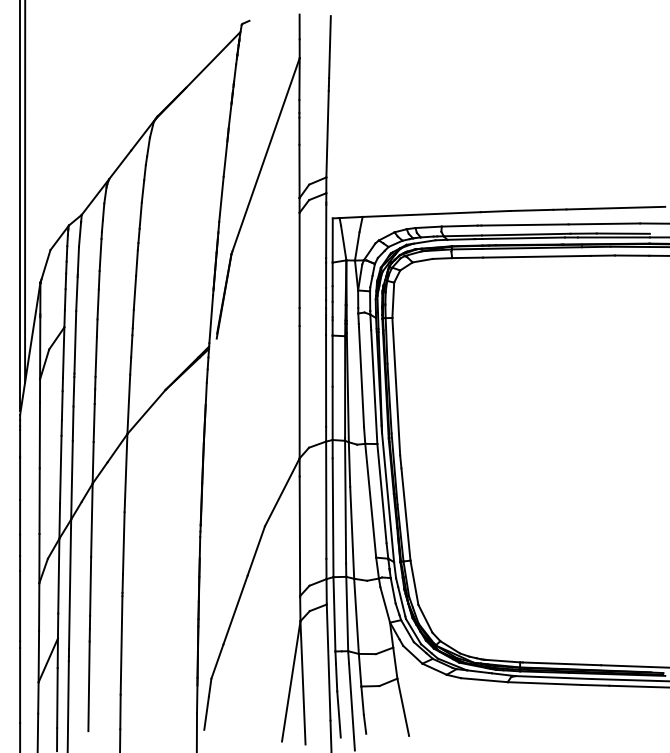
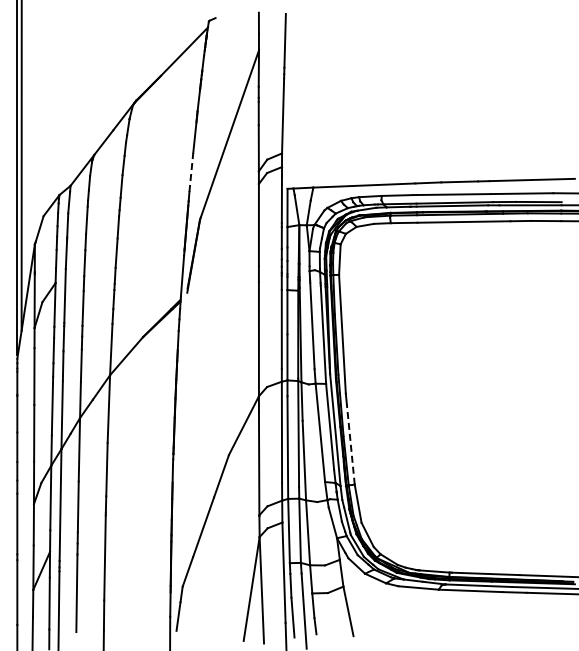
line: (221, 199) -> (191, 172), solid -> dashed
line: (405, 514) -> (350, 444), solid -> dashed

